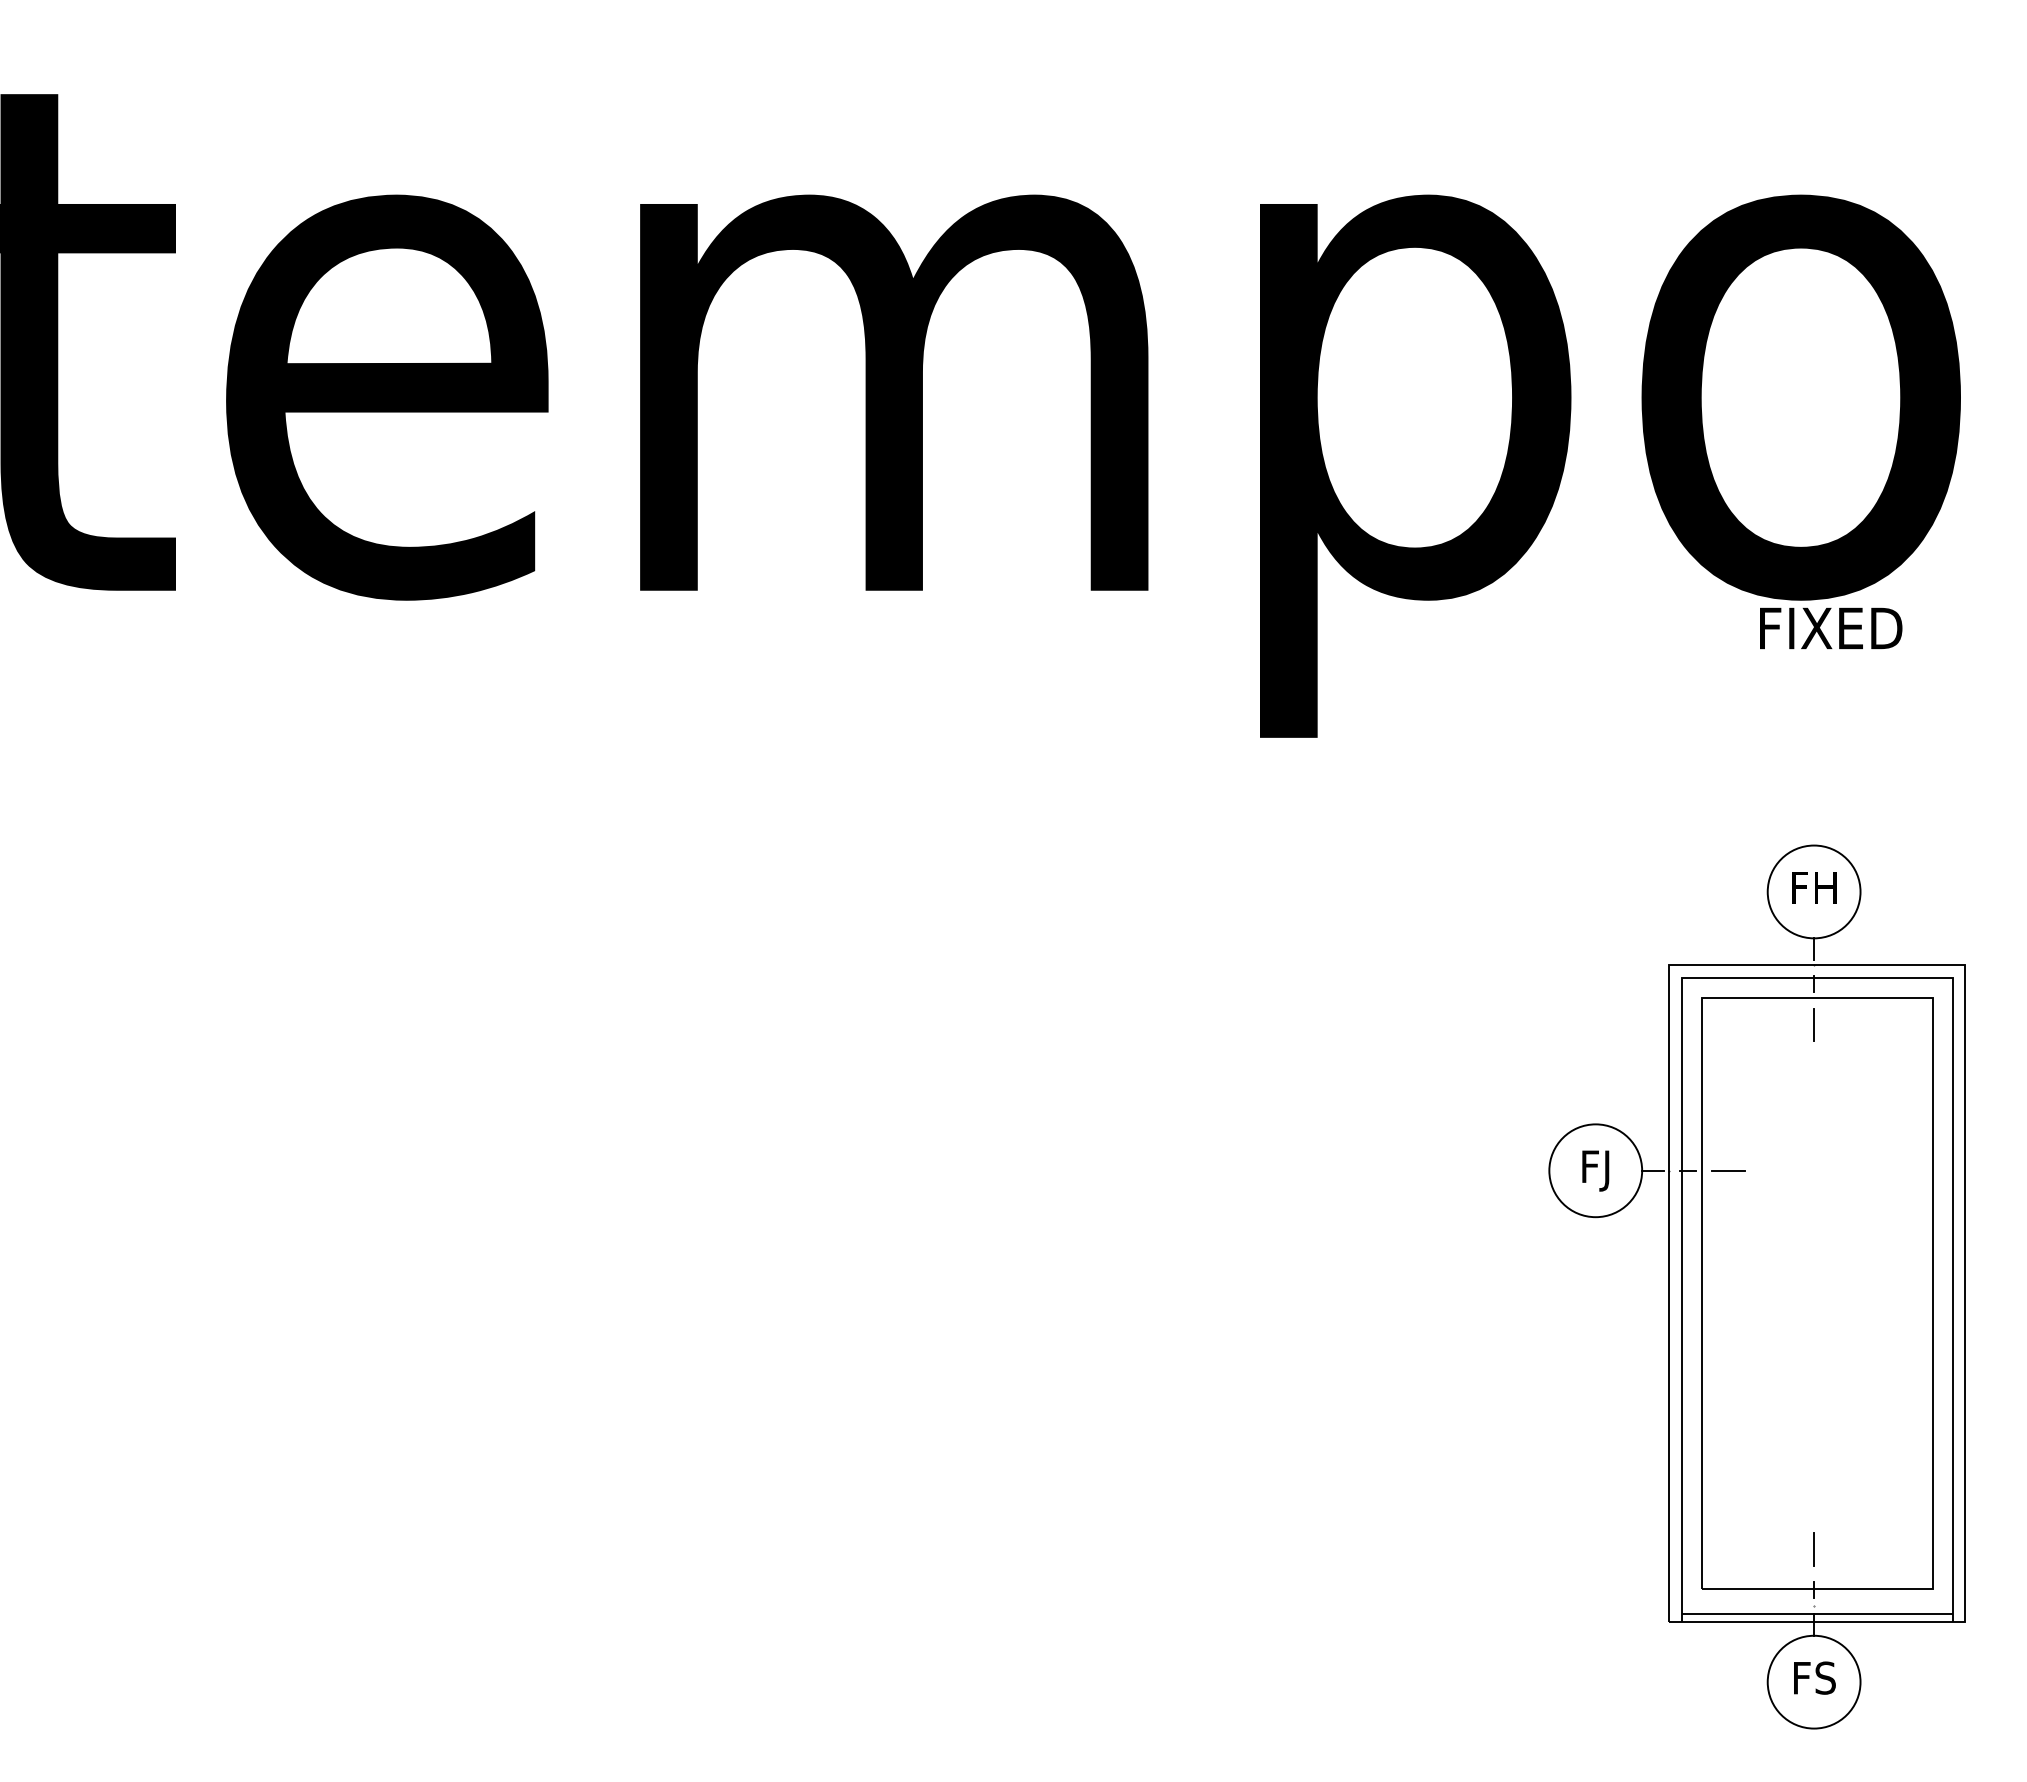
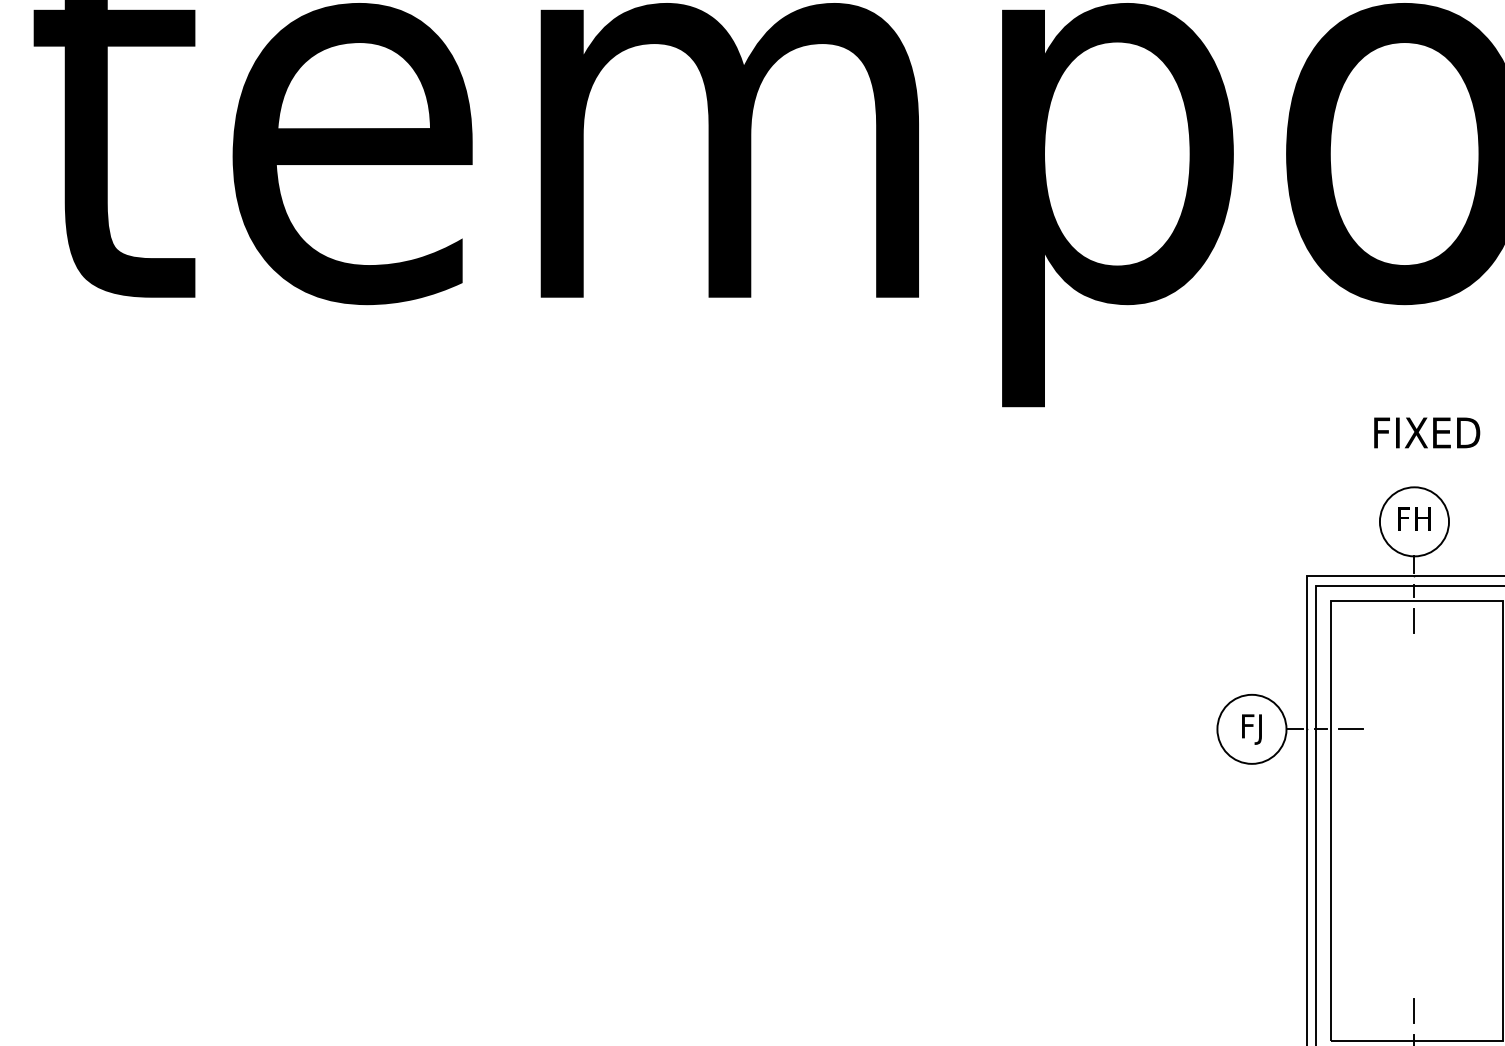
text: (1831, 627) -> (1427, 432), moved

